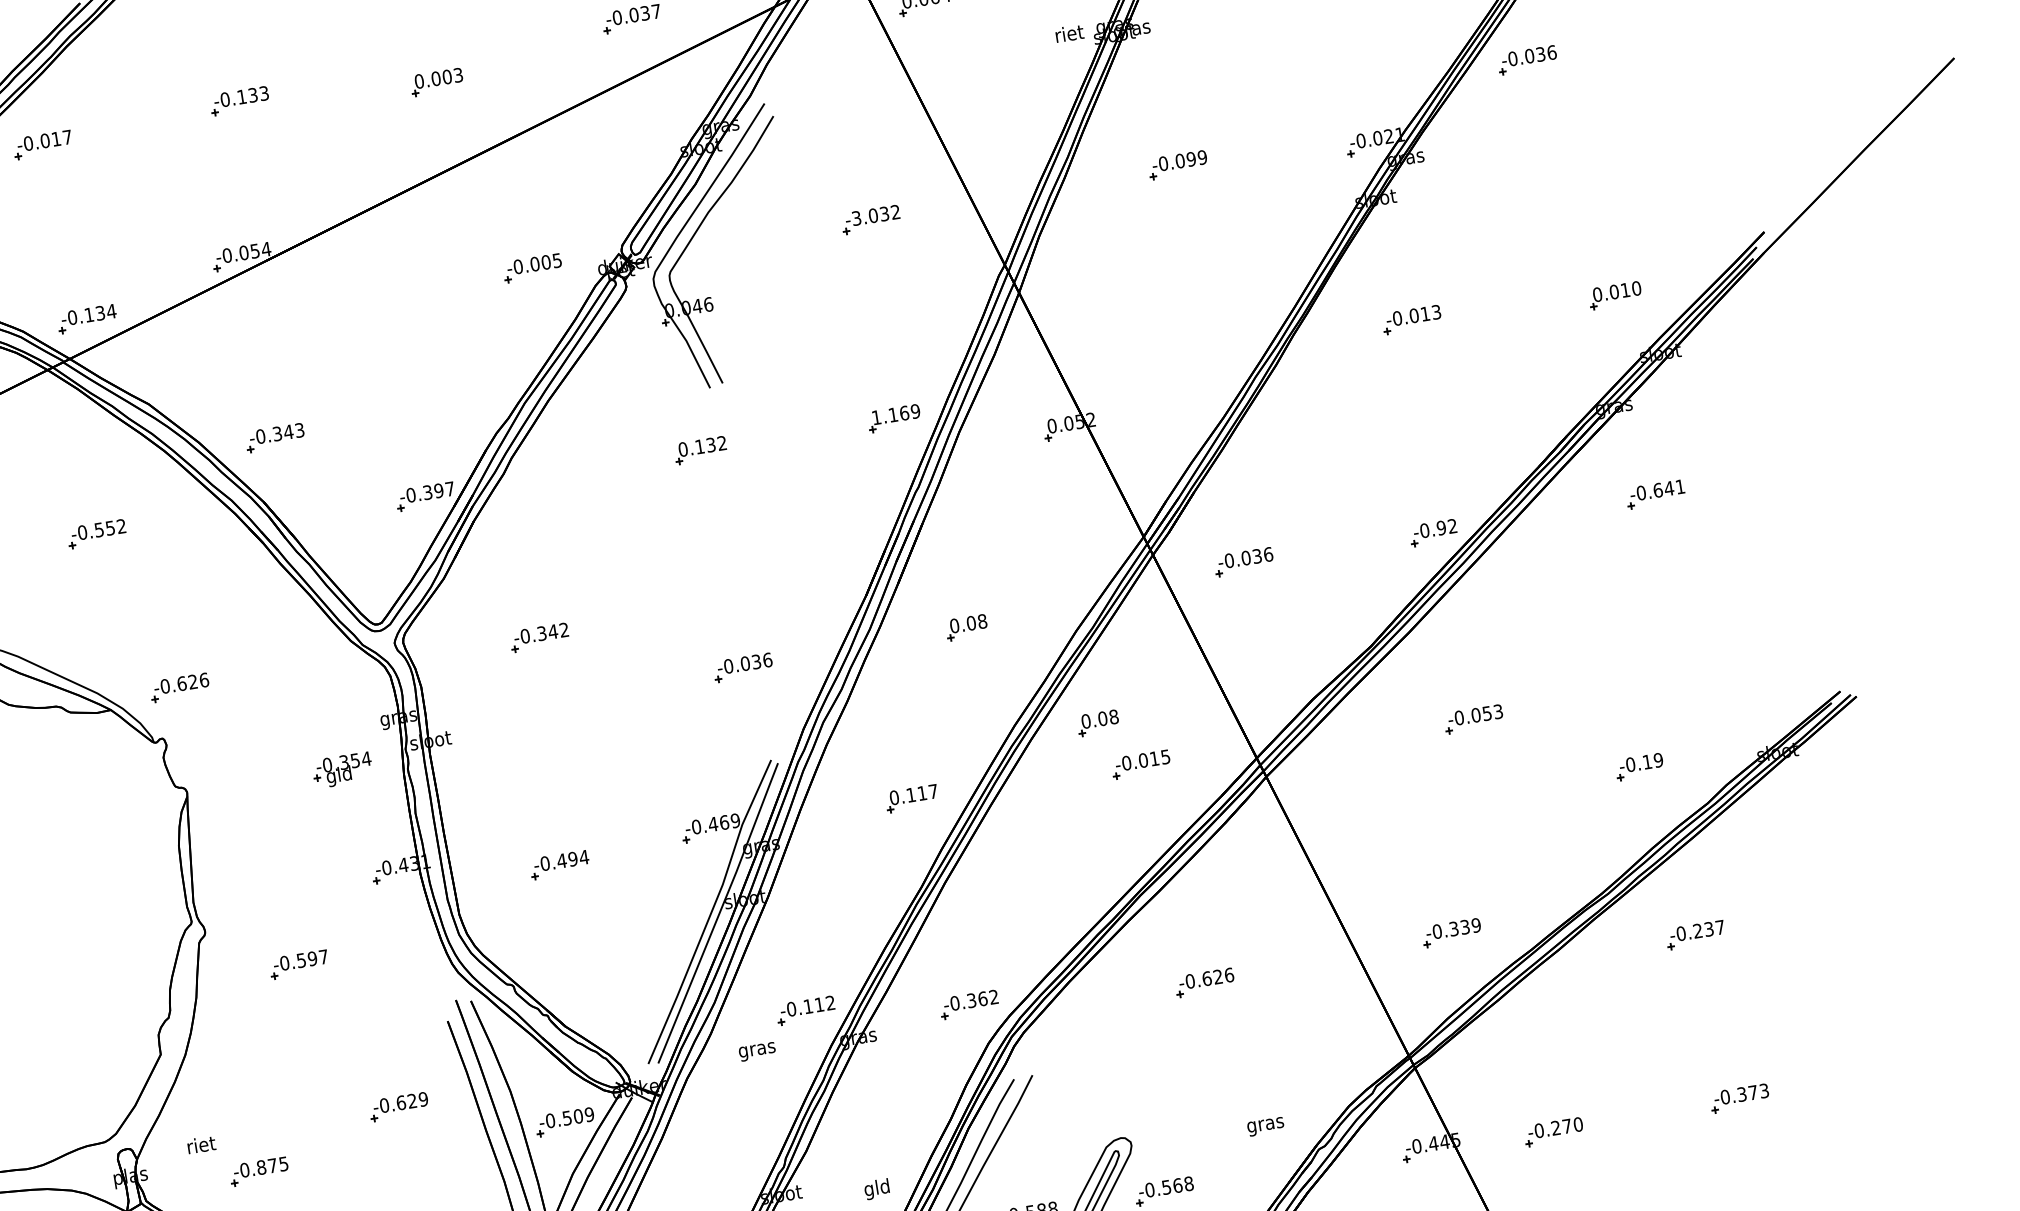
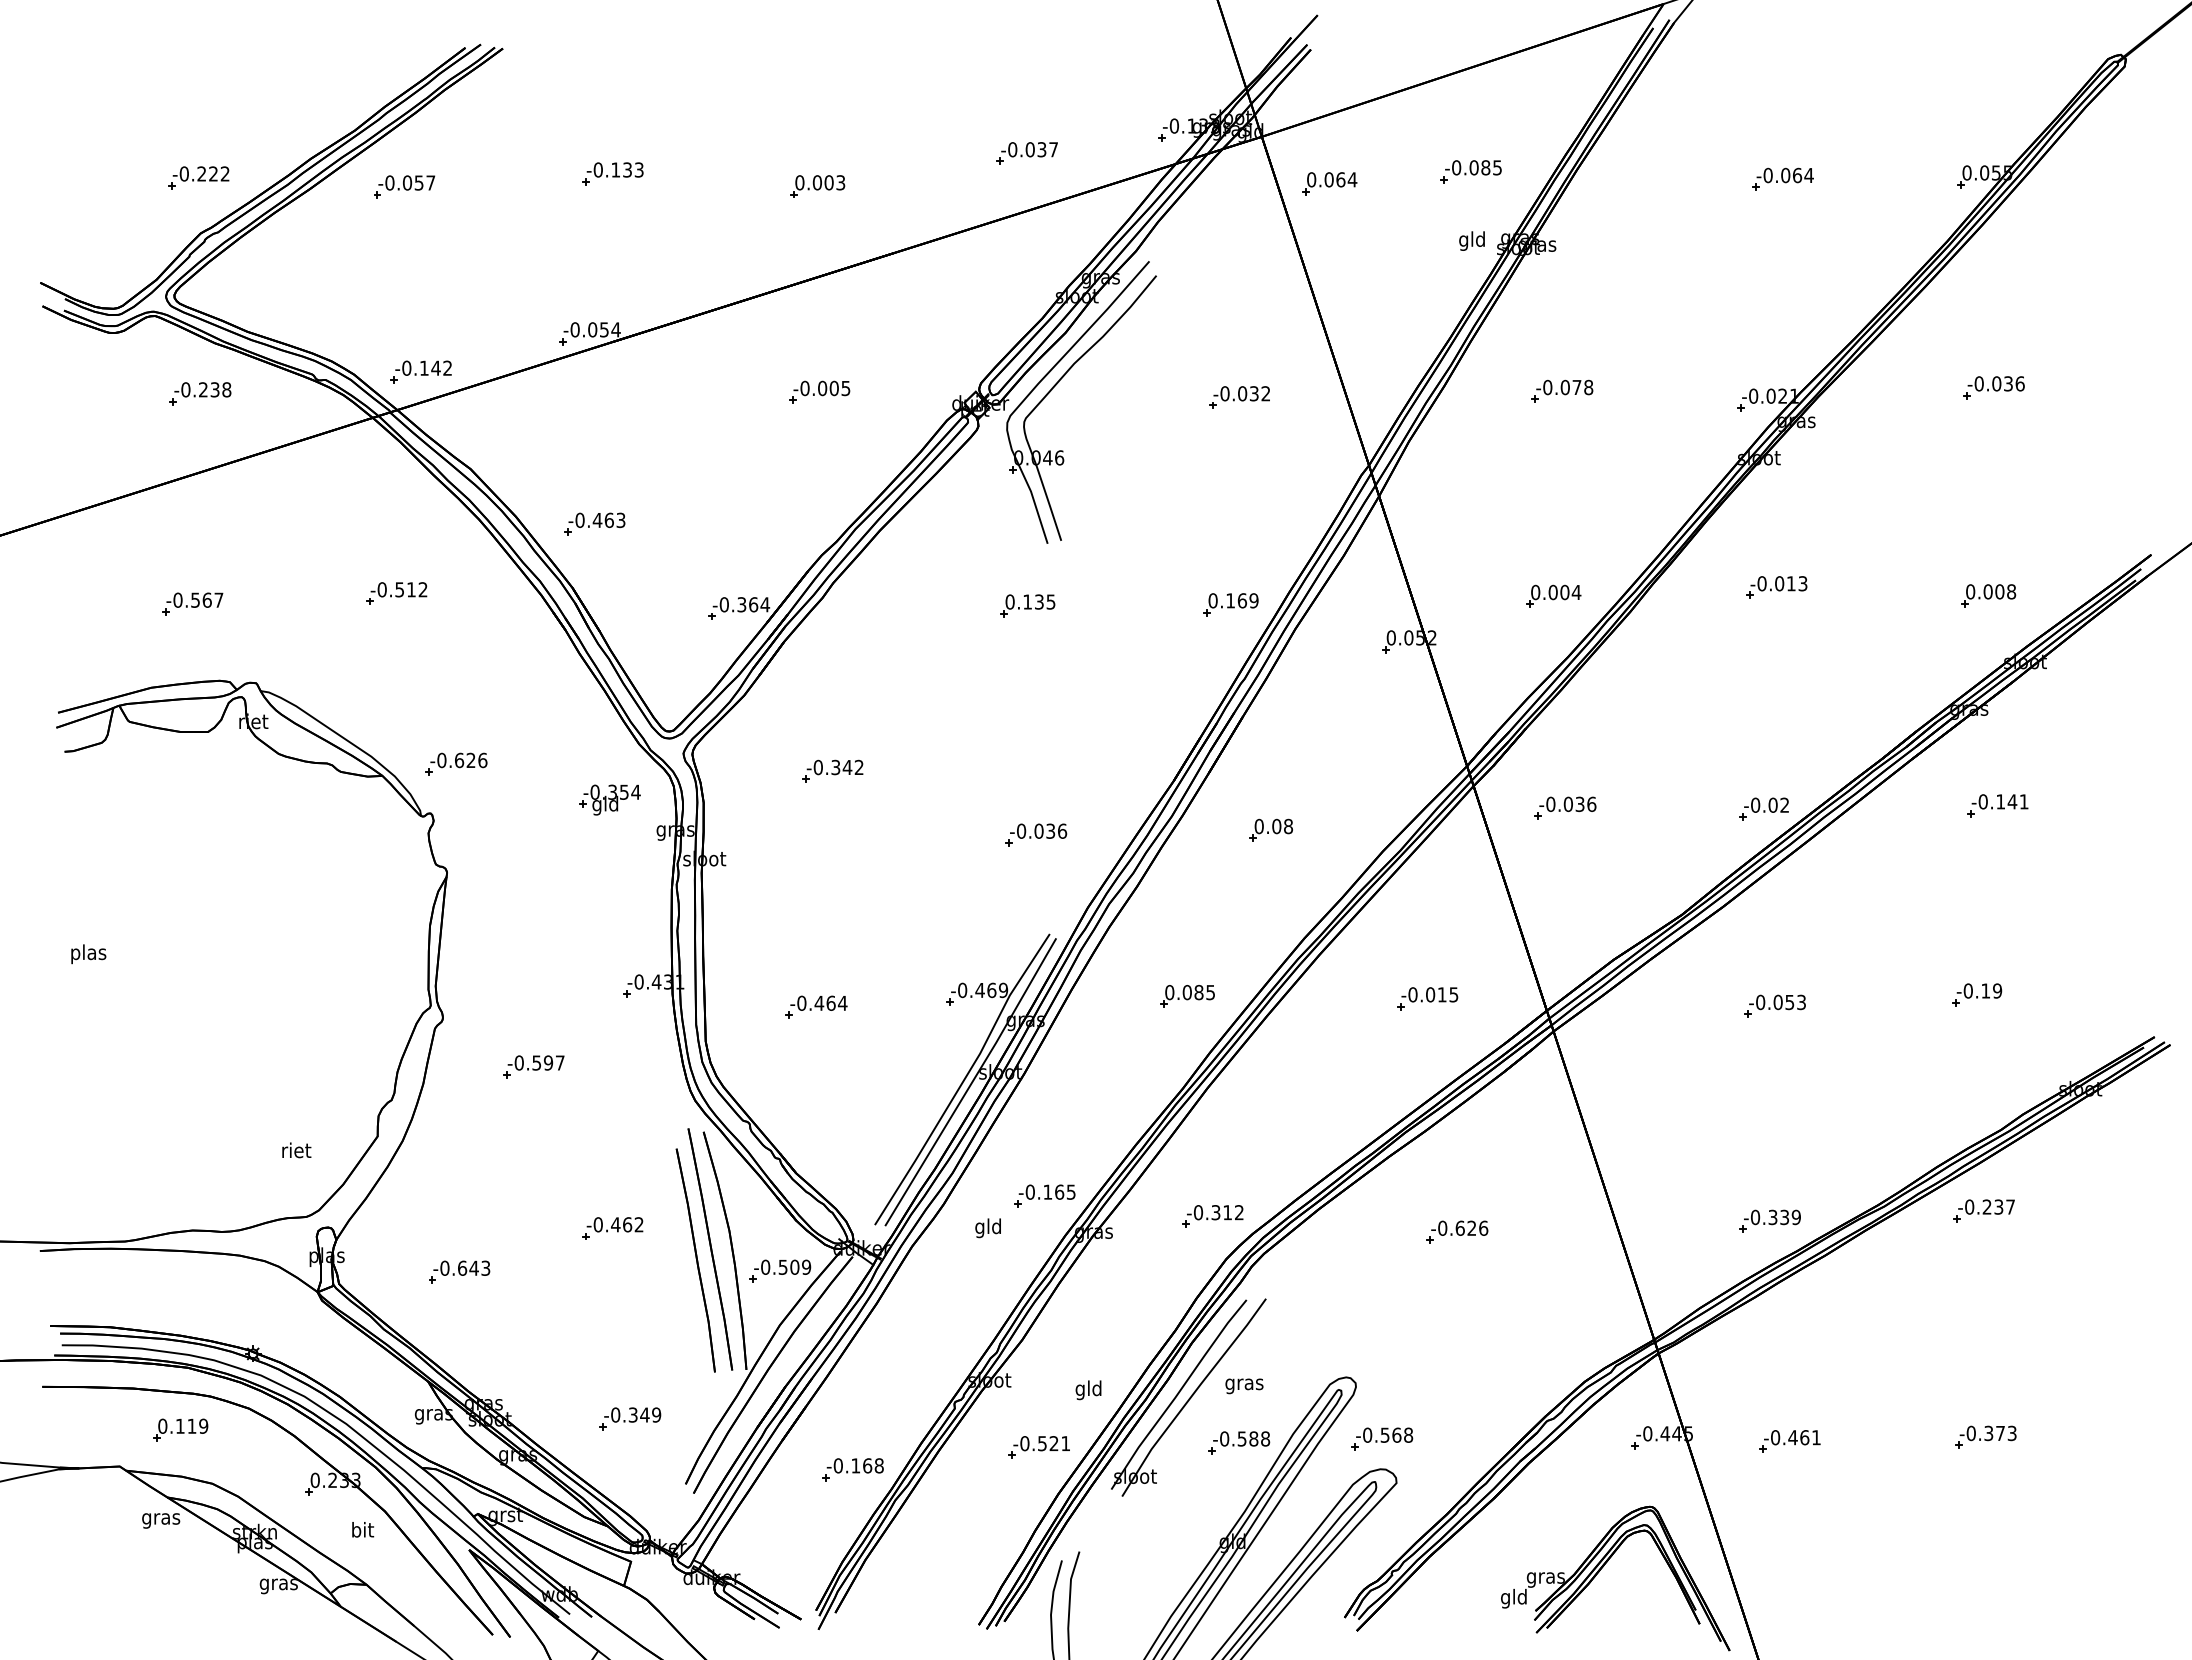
text: (1069, 34) -> (1472, 240), riet -> gld
part: (1527, 60) -> (1993, 387), moved
text: (55, 138) -> (418, 182), -0.017 -> -0.057
text: (1196, 158) -> (1582, 387), -0.099 -> -0.078
text: (856, 218) -> (1224, 393), -3.032 -> -0.032
part: (532, 267) -> (819, 391), moved
text: (1630, 289) -> (2005, 591), 0.010 -> 0.008
text: (105, 311) -> (441, 367), -0.134 -> -0.142
part: (1200, 361) -> (1553, 595), added
text: (875, 417) -> (1212, 600), 1.169 -> 0.169
text: (283, 433) -> (603, 520), -0.343 -> -0.463
text: (721, 442) -> (1050, 601), 0.132 -> 0.135
text: (444, 489) -> (759, 604), -0.397 -> -0.364
text: (1657, 490) -> (2000, 801), -0.641 -> -0.141
text: (110, 527) -> (411, 589), -0.552 -> -0.512
text: (1440, 528) -> (1772, 805), -0.92 -> -0.02
part: (1097, 722) -> (1389, 948), removed
part: (1639, 766) -> (1977, 994), moved
part: (342, 769) -> (609, 799), moved
text: (921, 793) -> (1198, 992), 0.117 -> 0.085
text: (572, 858) -> (830, 1002), -0.494 -> -0.464
part: (1451, 932) -> (1769, 1220), moved
part: (1694, 934) -> (1983, 1210), moved
text: (982, 998) -> (1227, 1212), -0.362 -> -0.312
text: (825, 1003) -> (1065, 1191), -0.112 -> -0.165
text: (757, 1050) -> (988, 1228), gras -> gld
text: (412, 1100) -> (627, 1224), -0.629 -> -0.462
text: (1265, 1126) -> (1244, 1386), moved
text: (1566, 1126) -> (1804, 1437), -0.270 -> -0.461
text: (201, 1145) -> (296, 1150), moved
text: (272, 1164) -> (474, 1267), -0.875 -> -0.643

